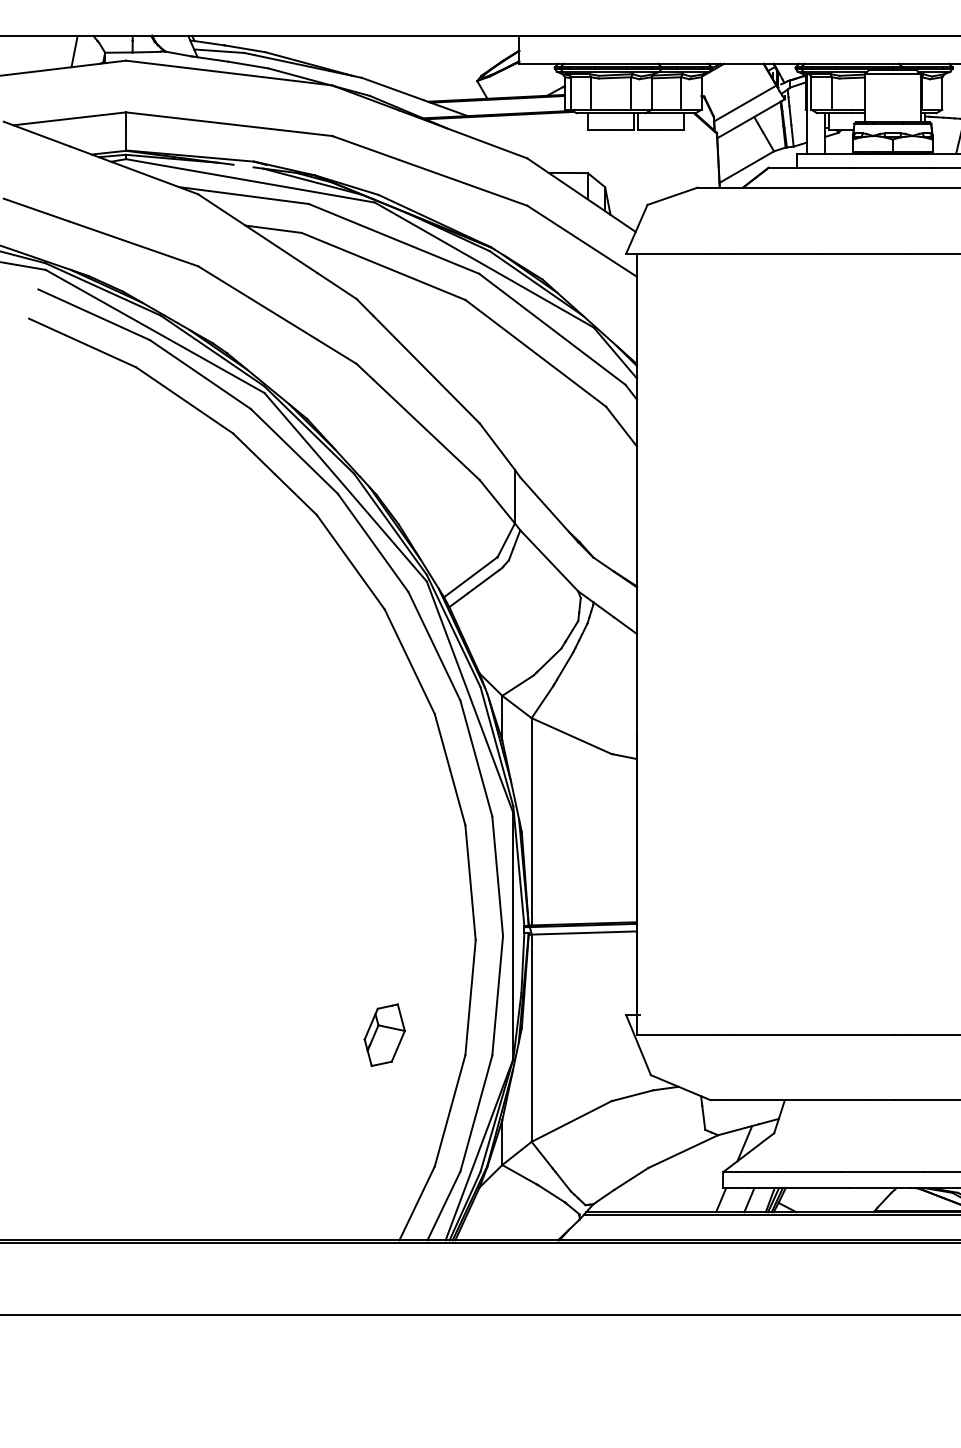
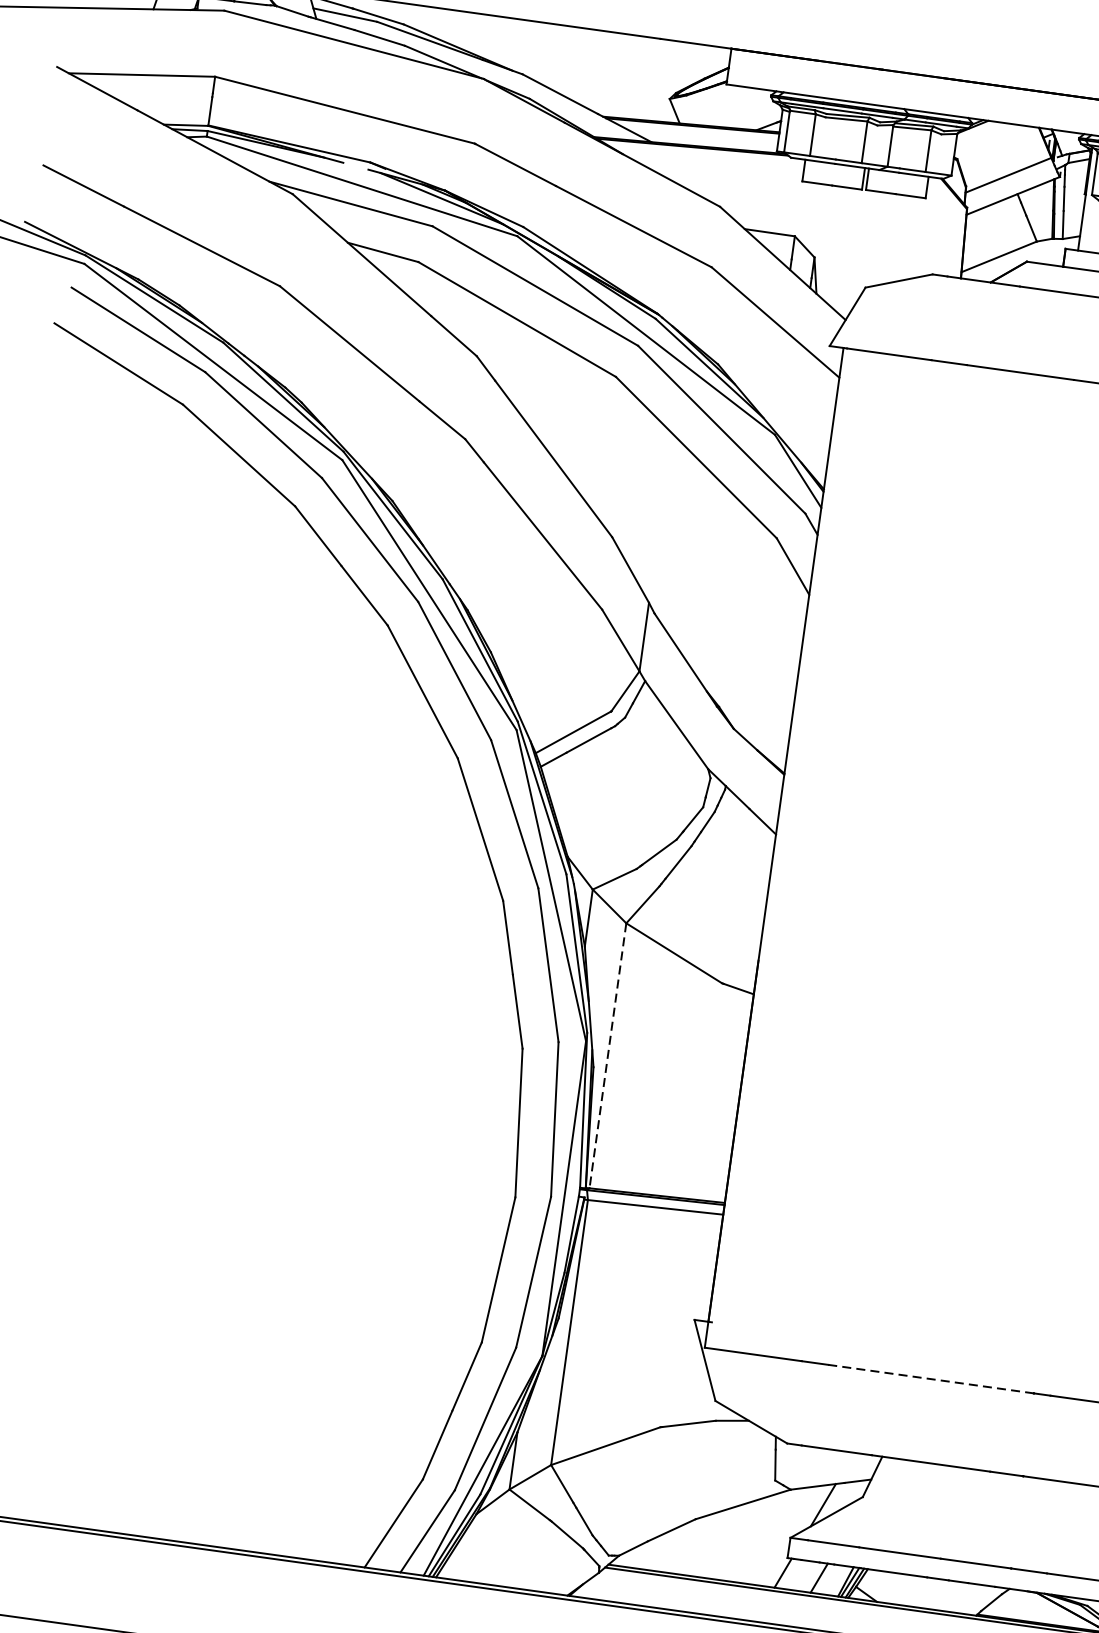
line: (531, 821) -> (607, 1055), solid -> dashed
part: (384, 1035) -> (381, 1302), removed
line: (814, 1035) -> (931, 1379), solid -> dashed

